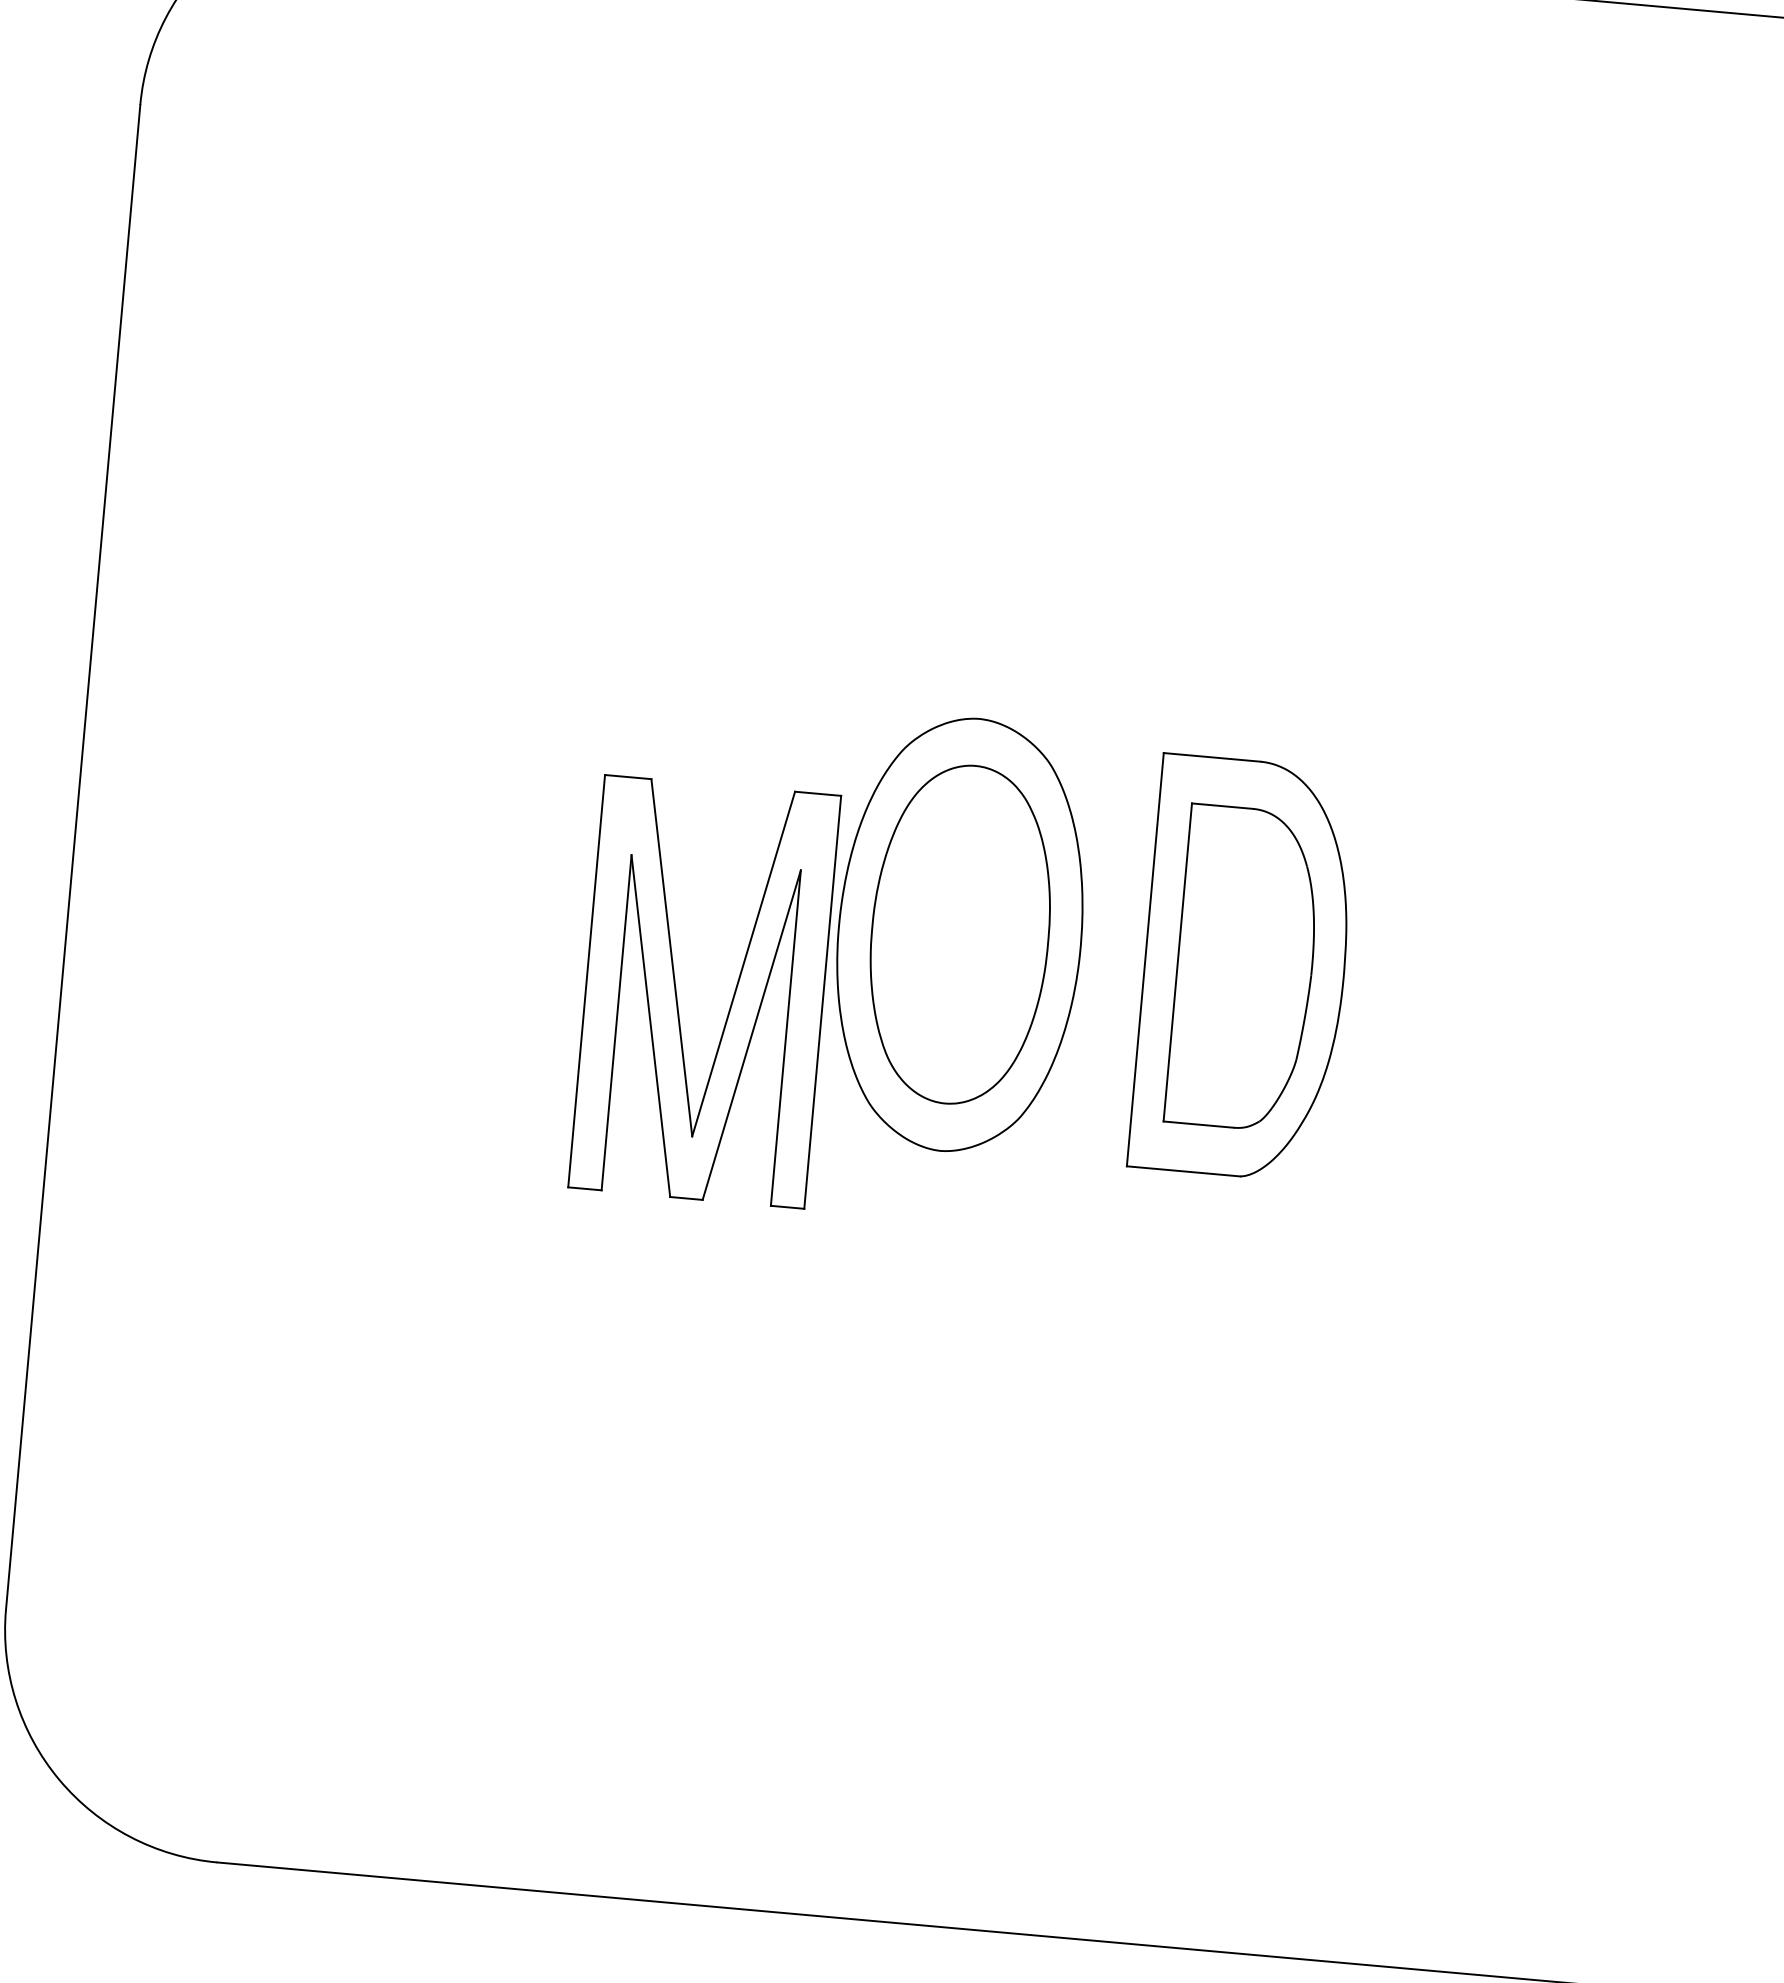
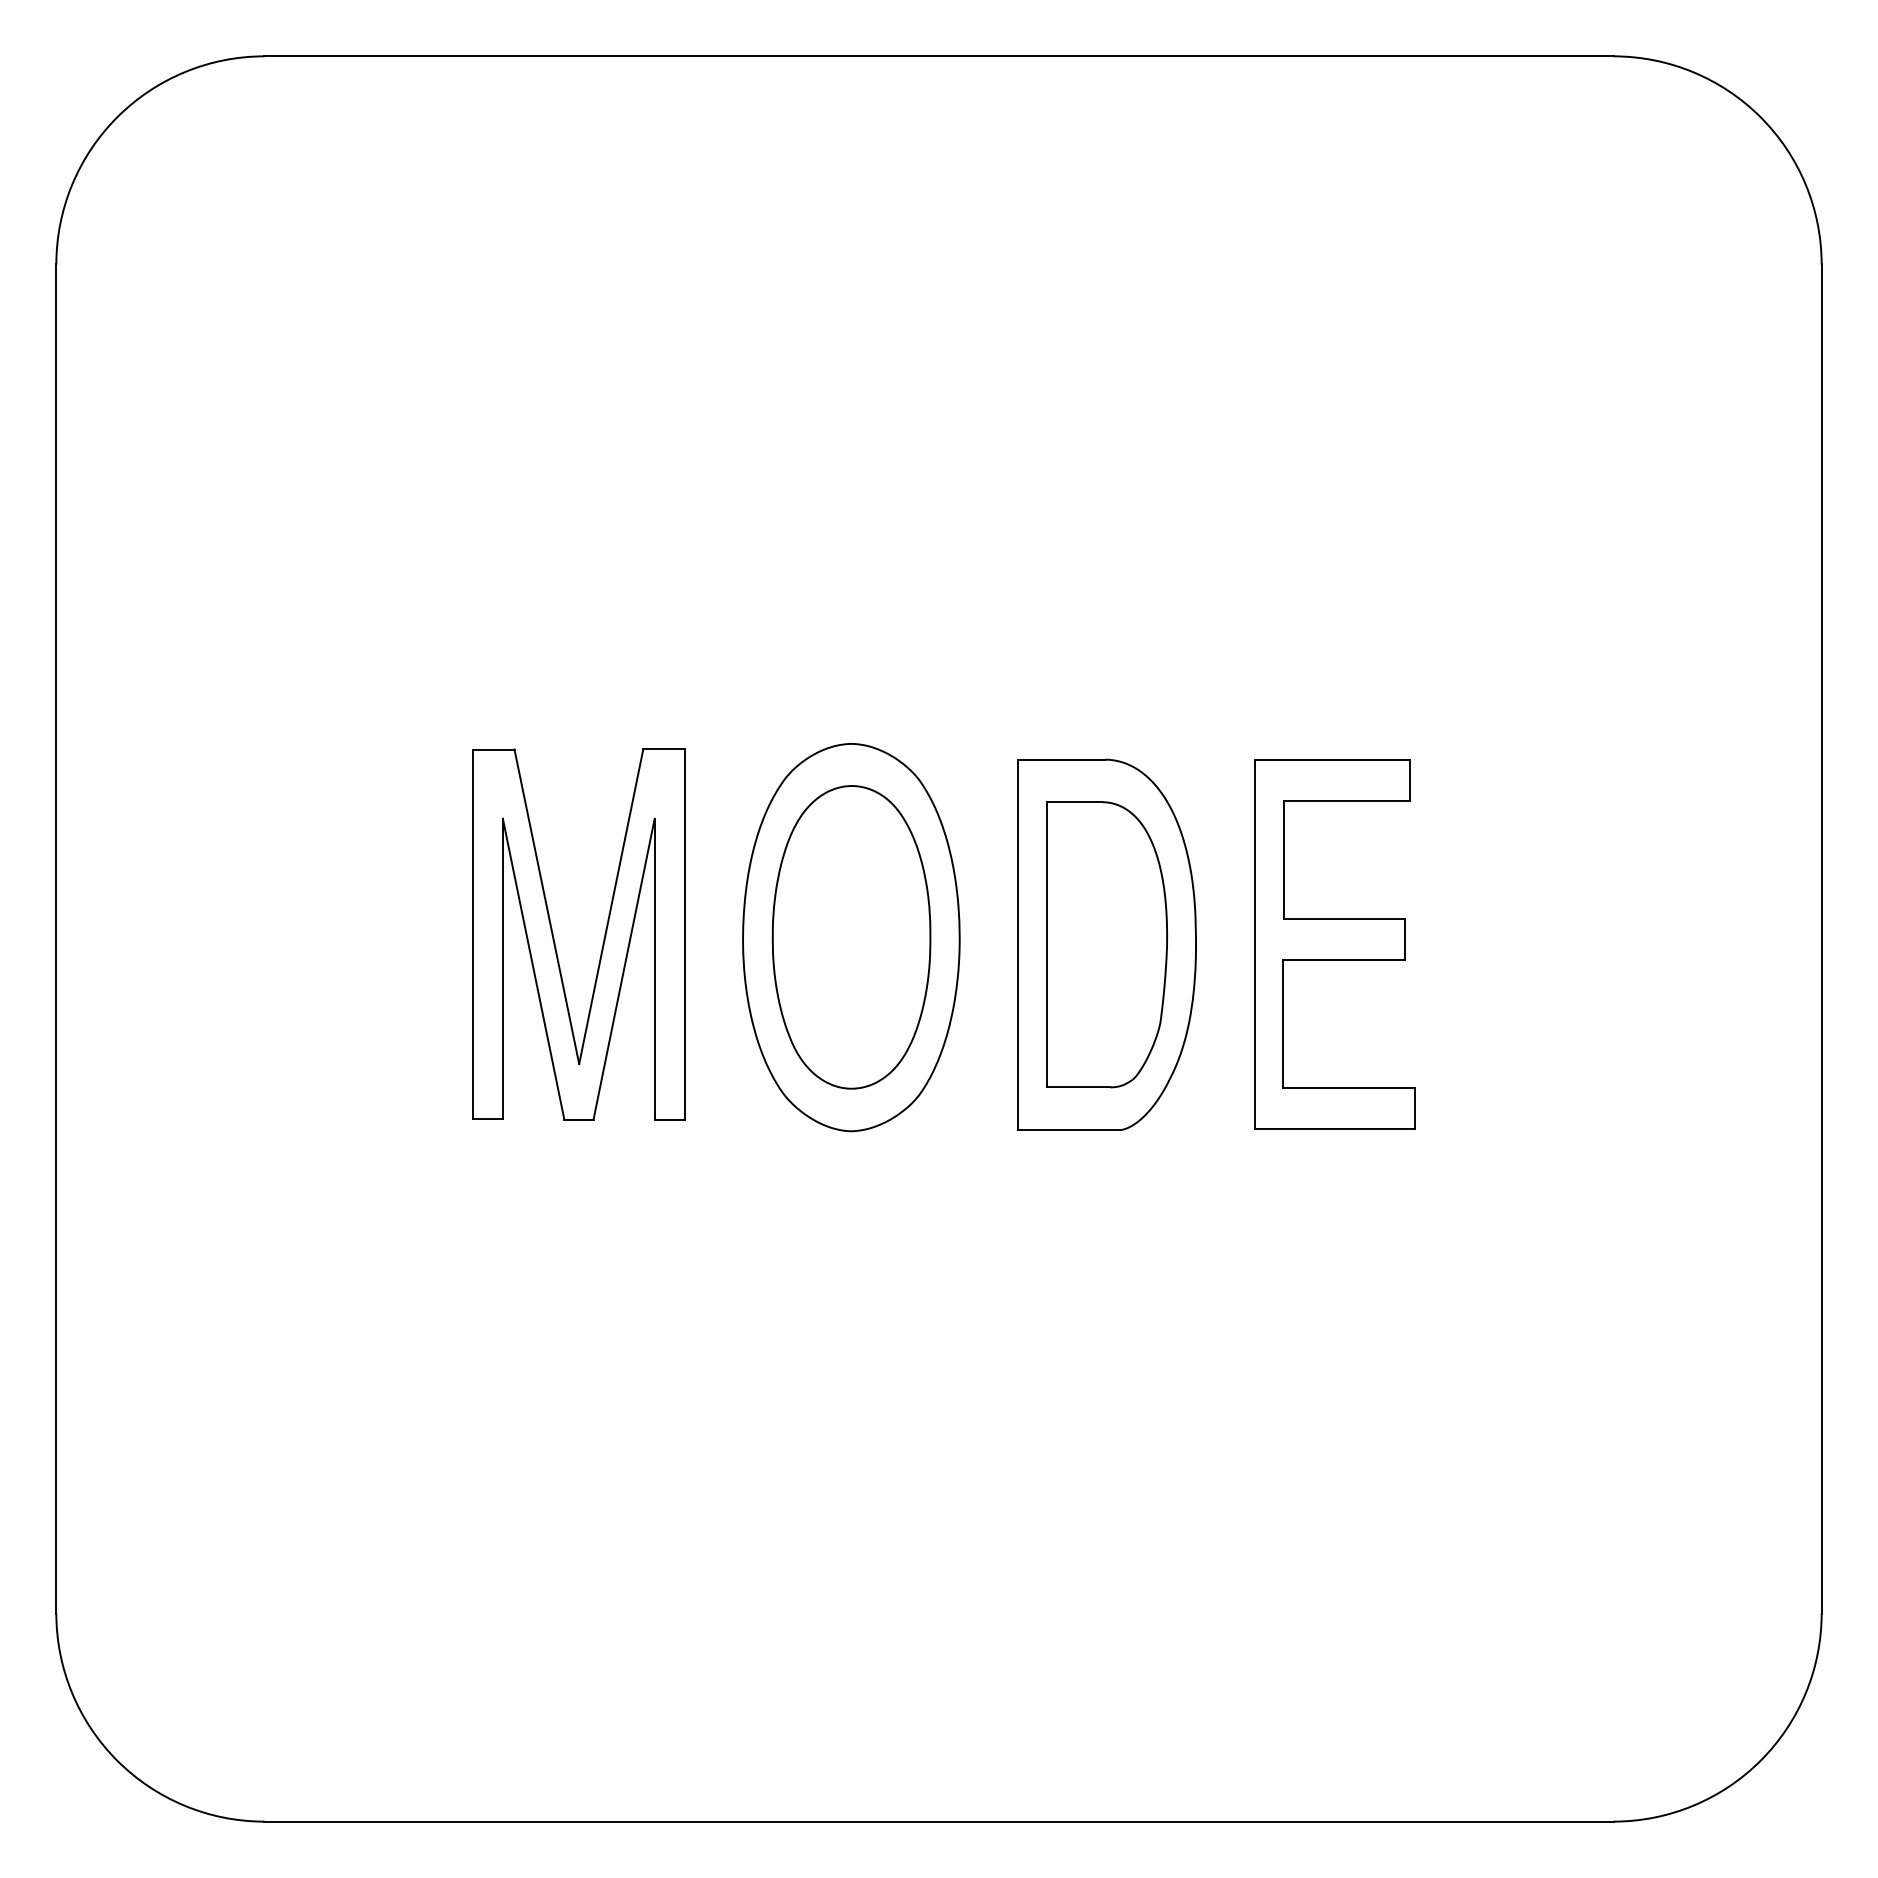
part: (1498, 990) -> (1334, 944), added
part: (677, 992) -> (554, 937), moved

